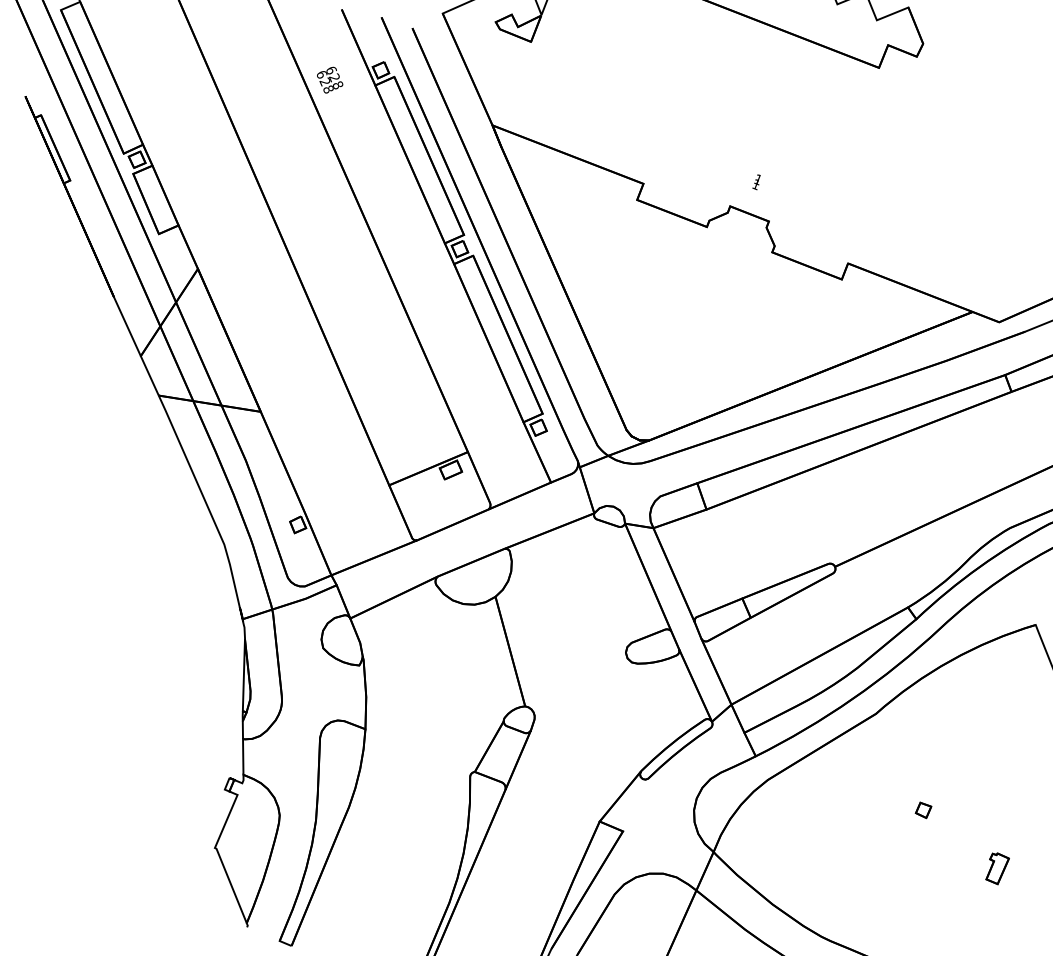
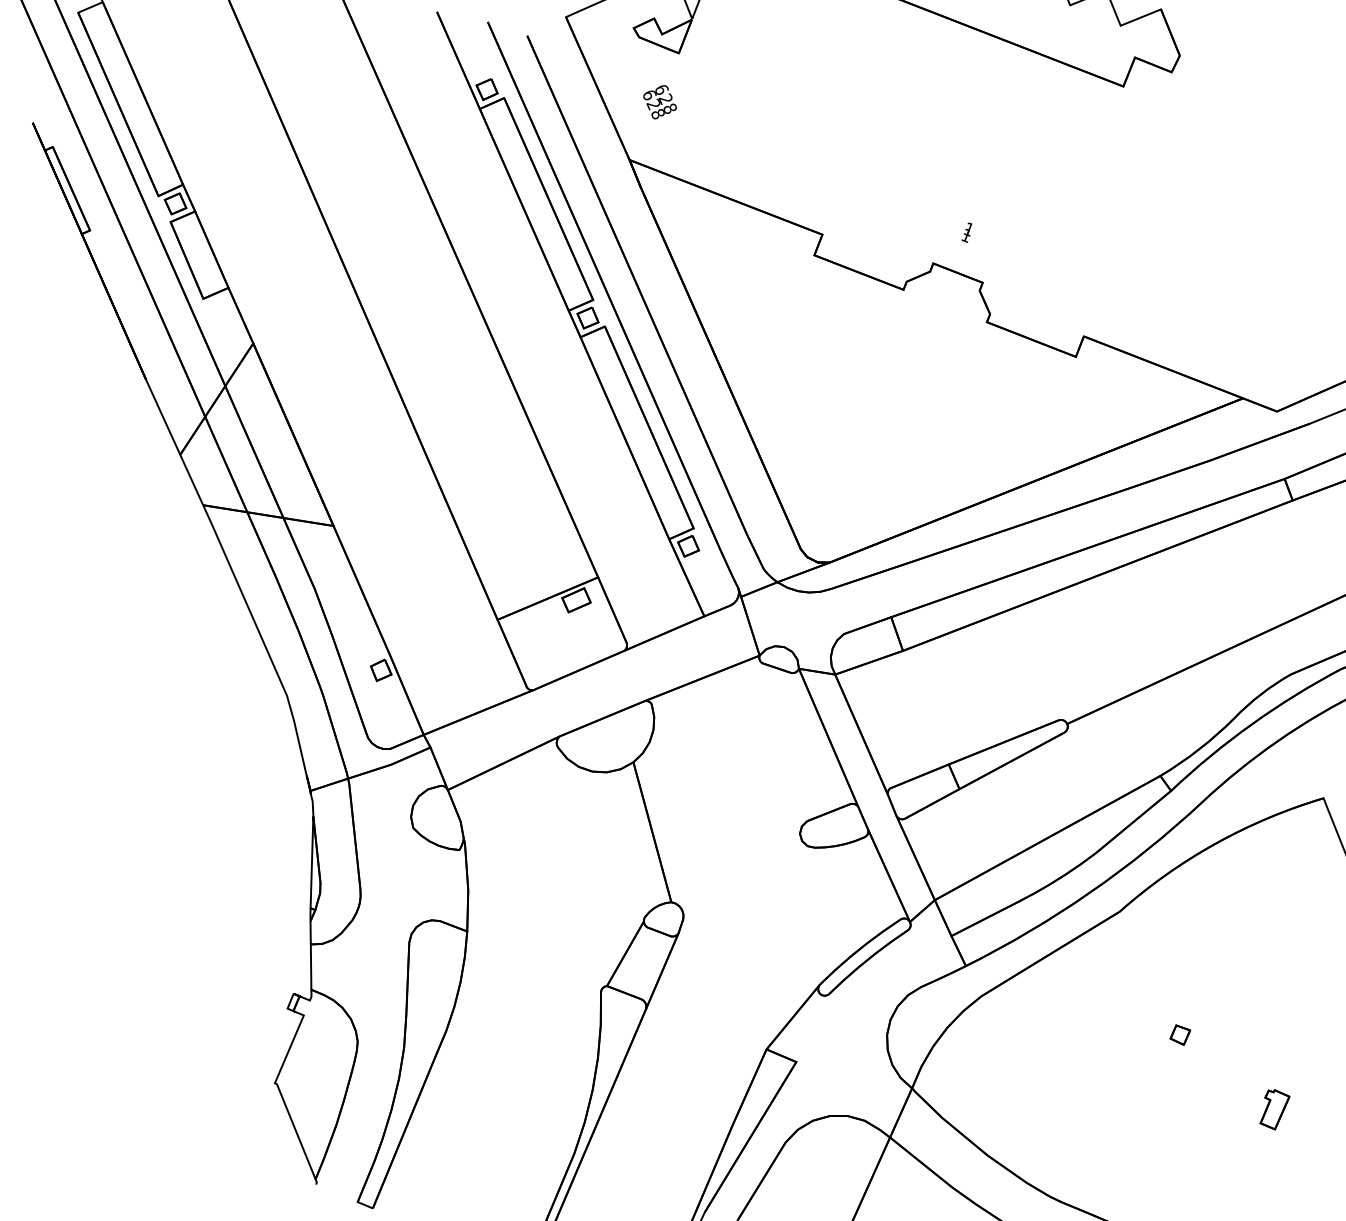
text: (329, 80) -> (659, 102), moved

